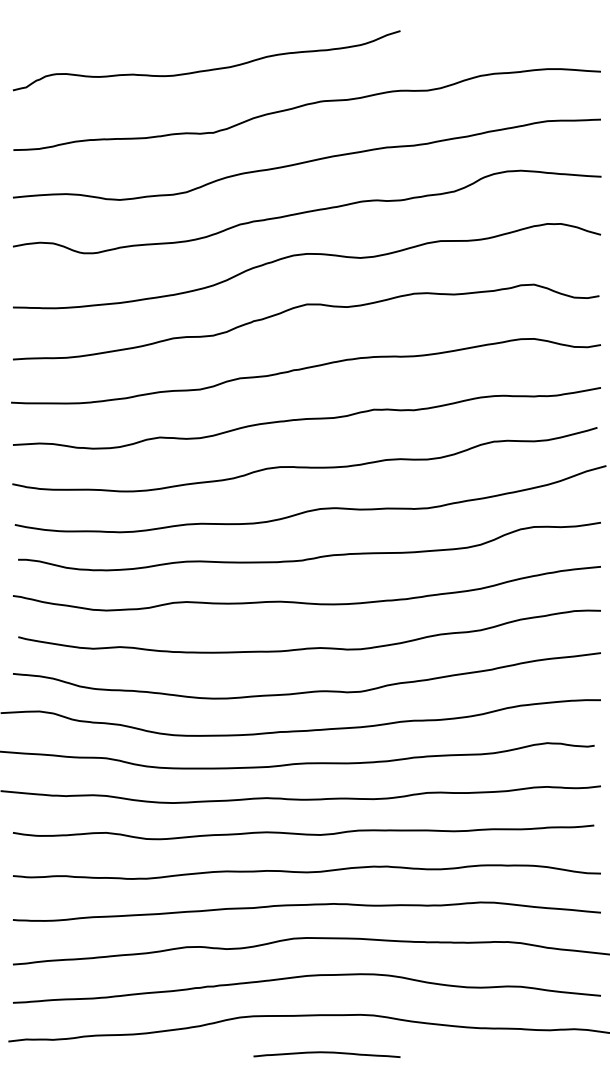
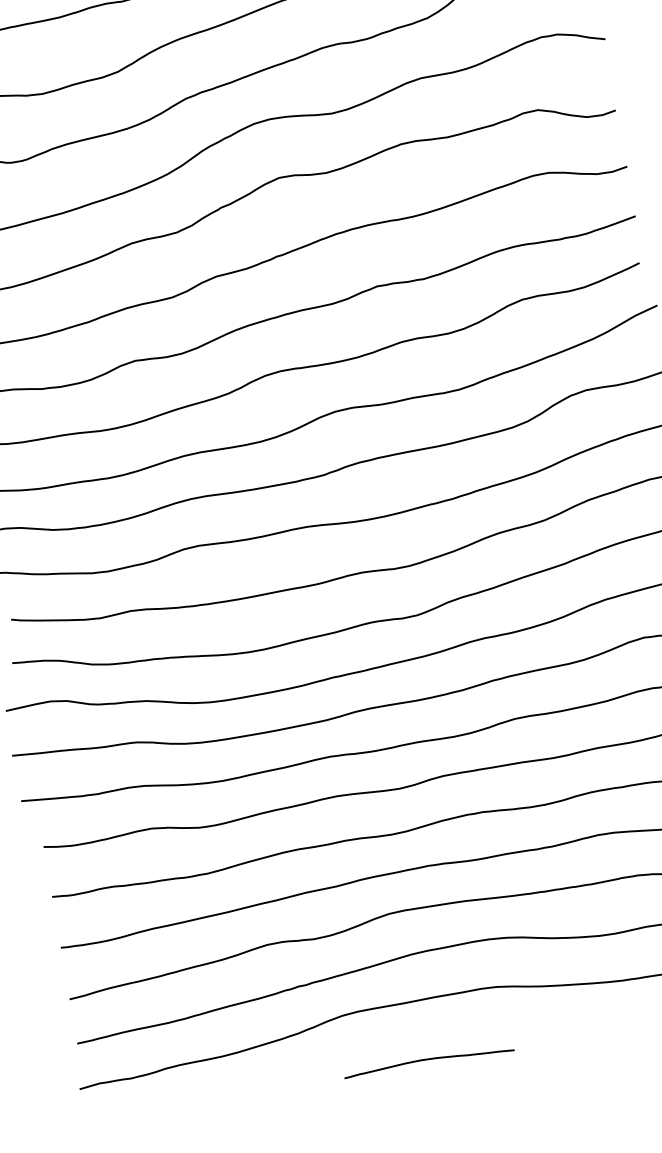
curve: (326, 1053) -> (428, 1060), moved

